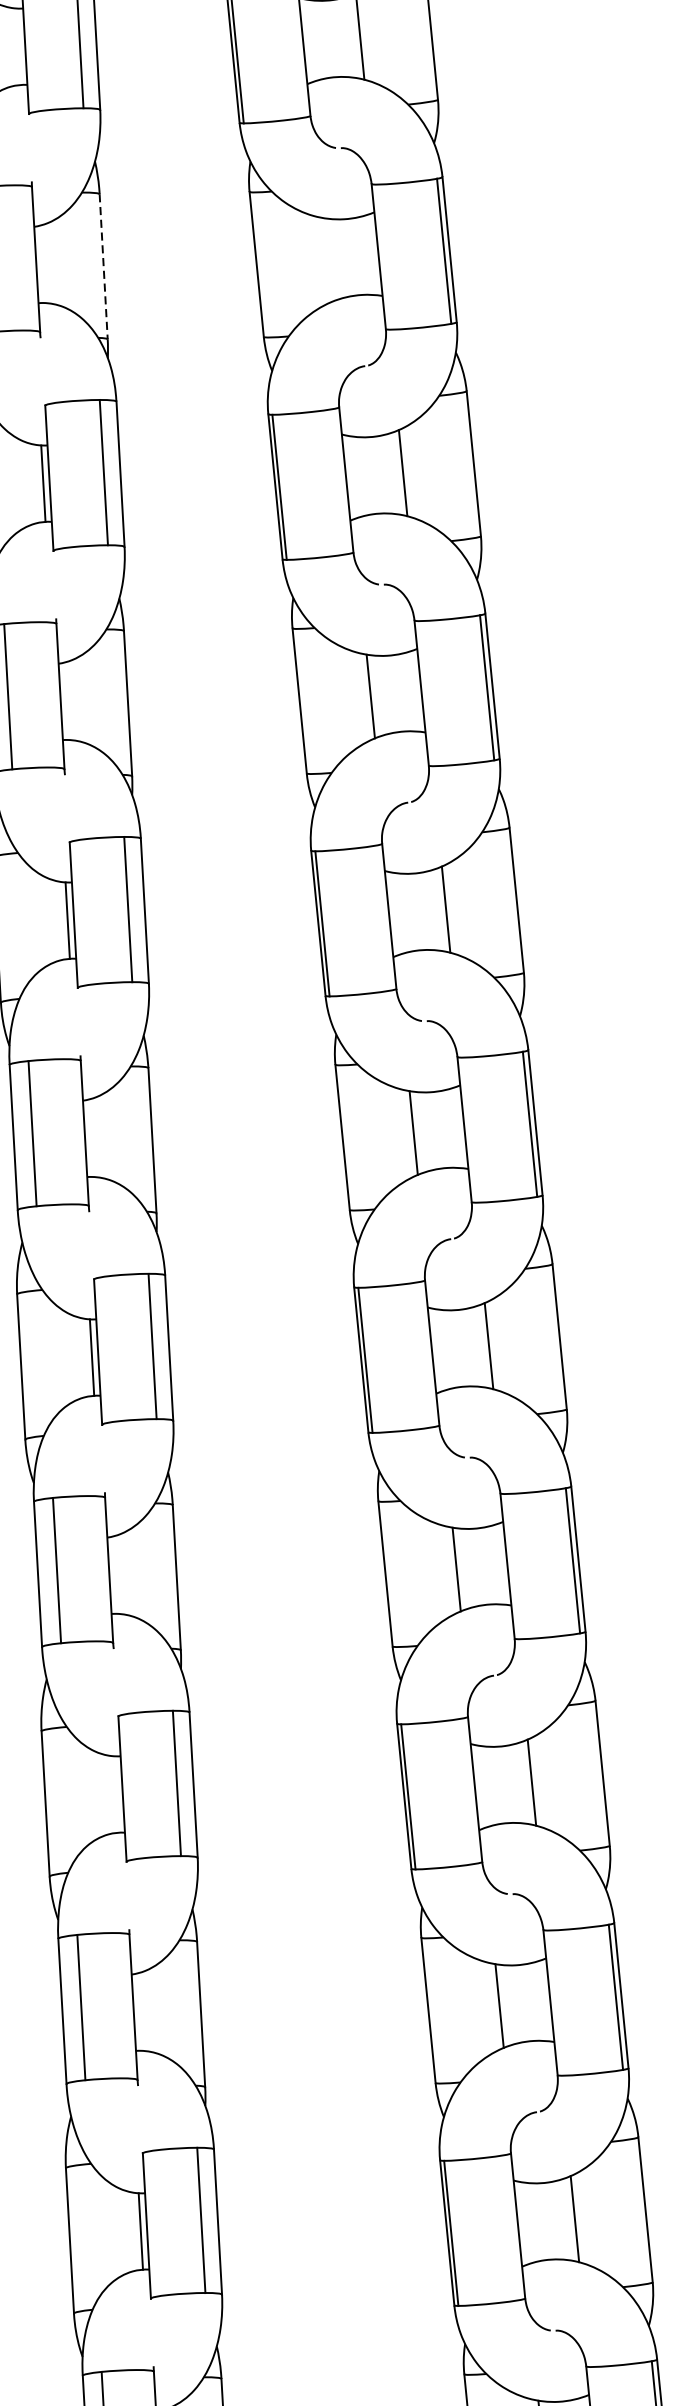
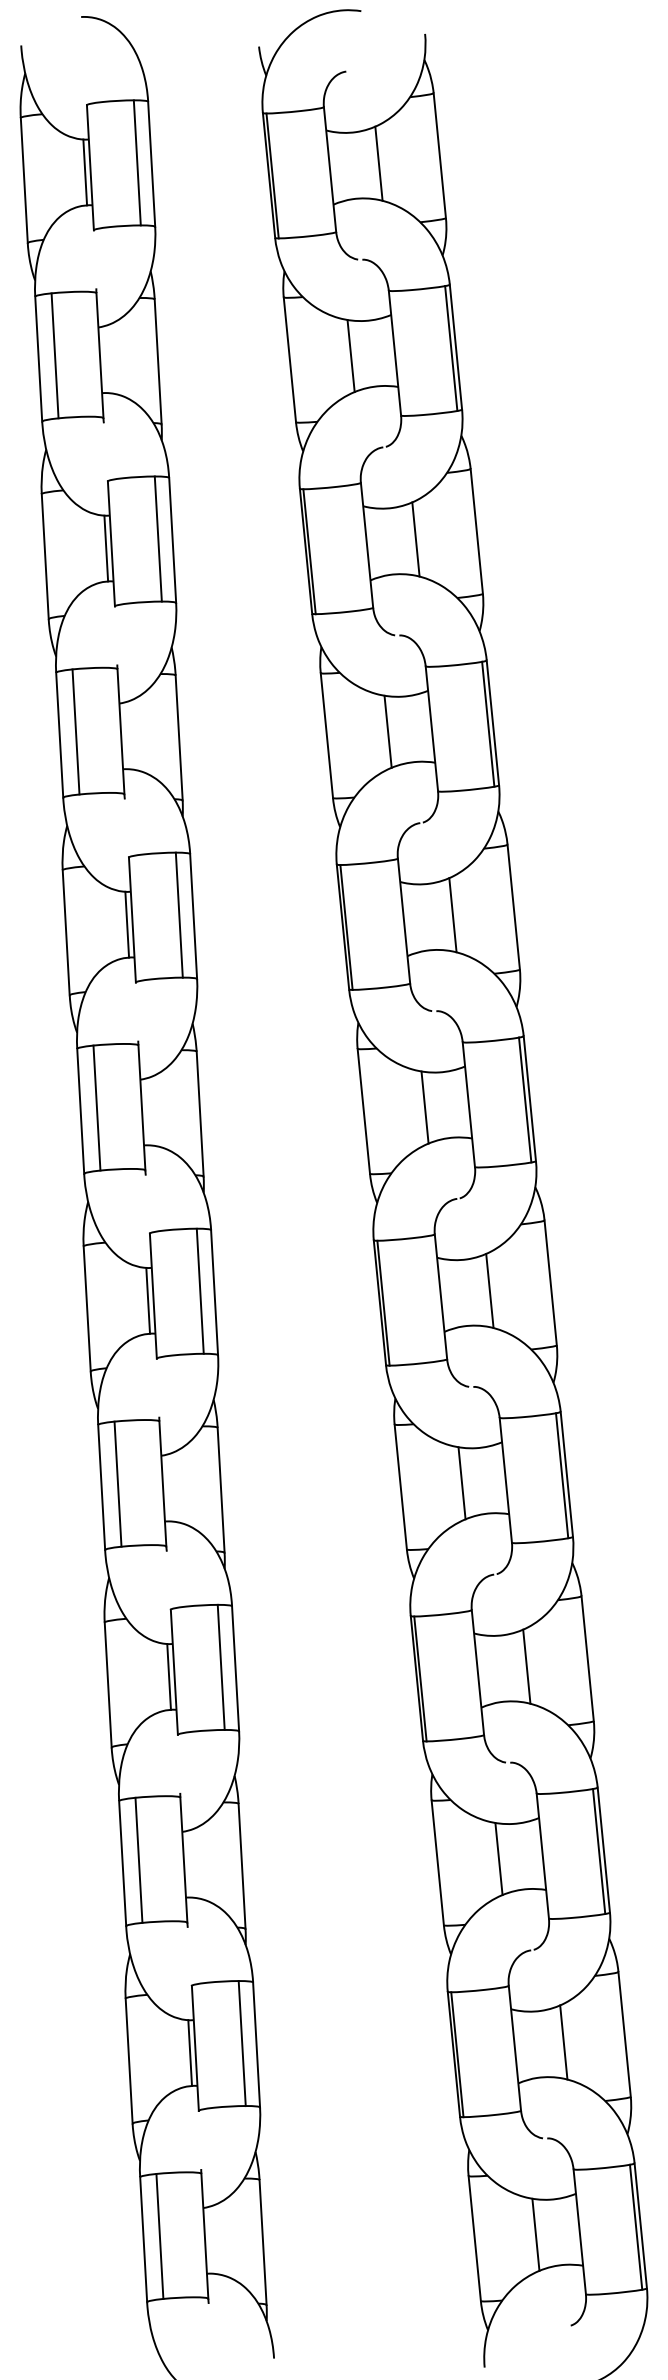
line: (19, 46) -> (85, 172), added
line: (327, 260) -> (350, 356), added
line: (104, 266) -> (158, 361), dashed -> solid
line: (115, 1794) -> (168, 1676), added

